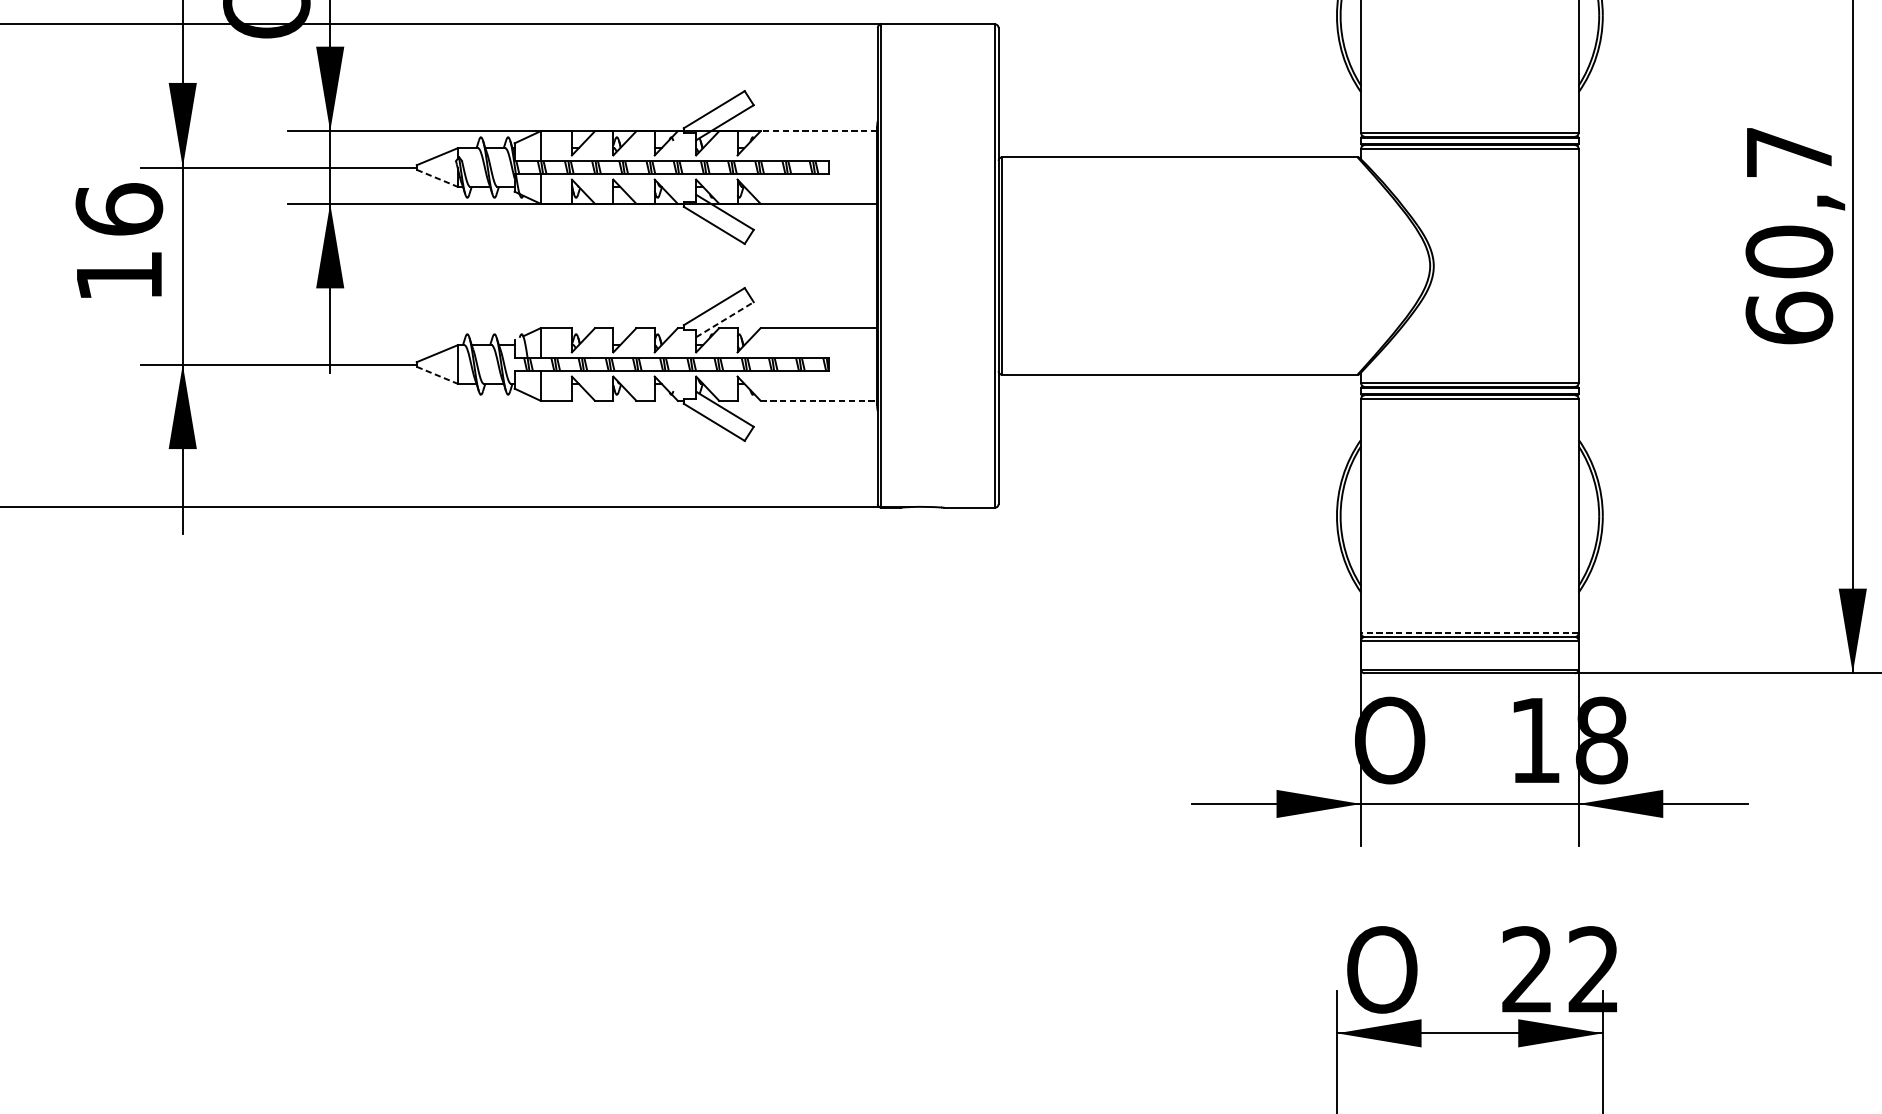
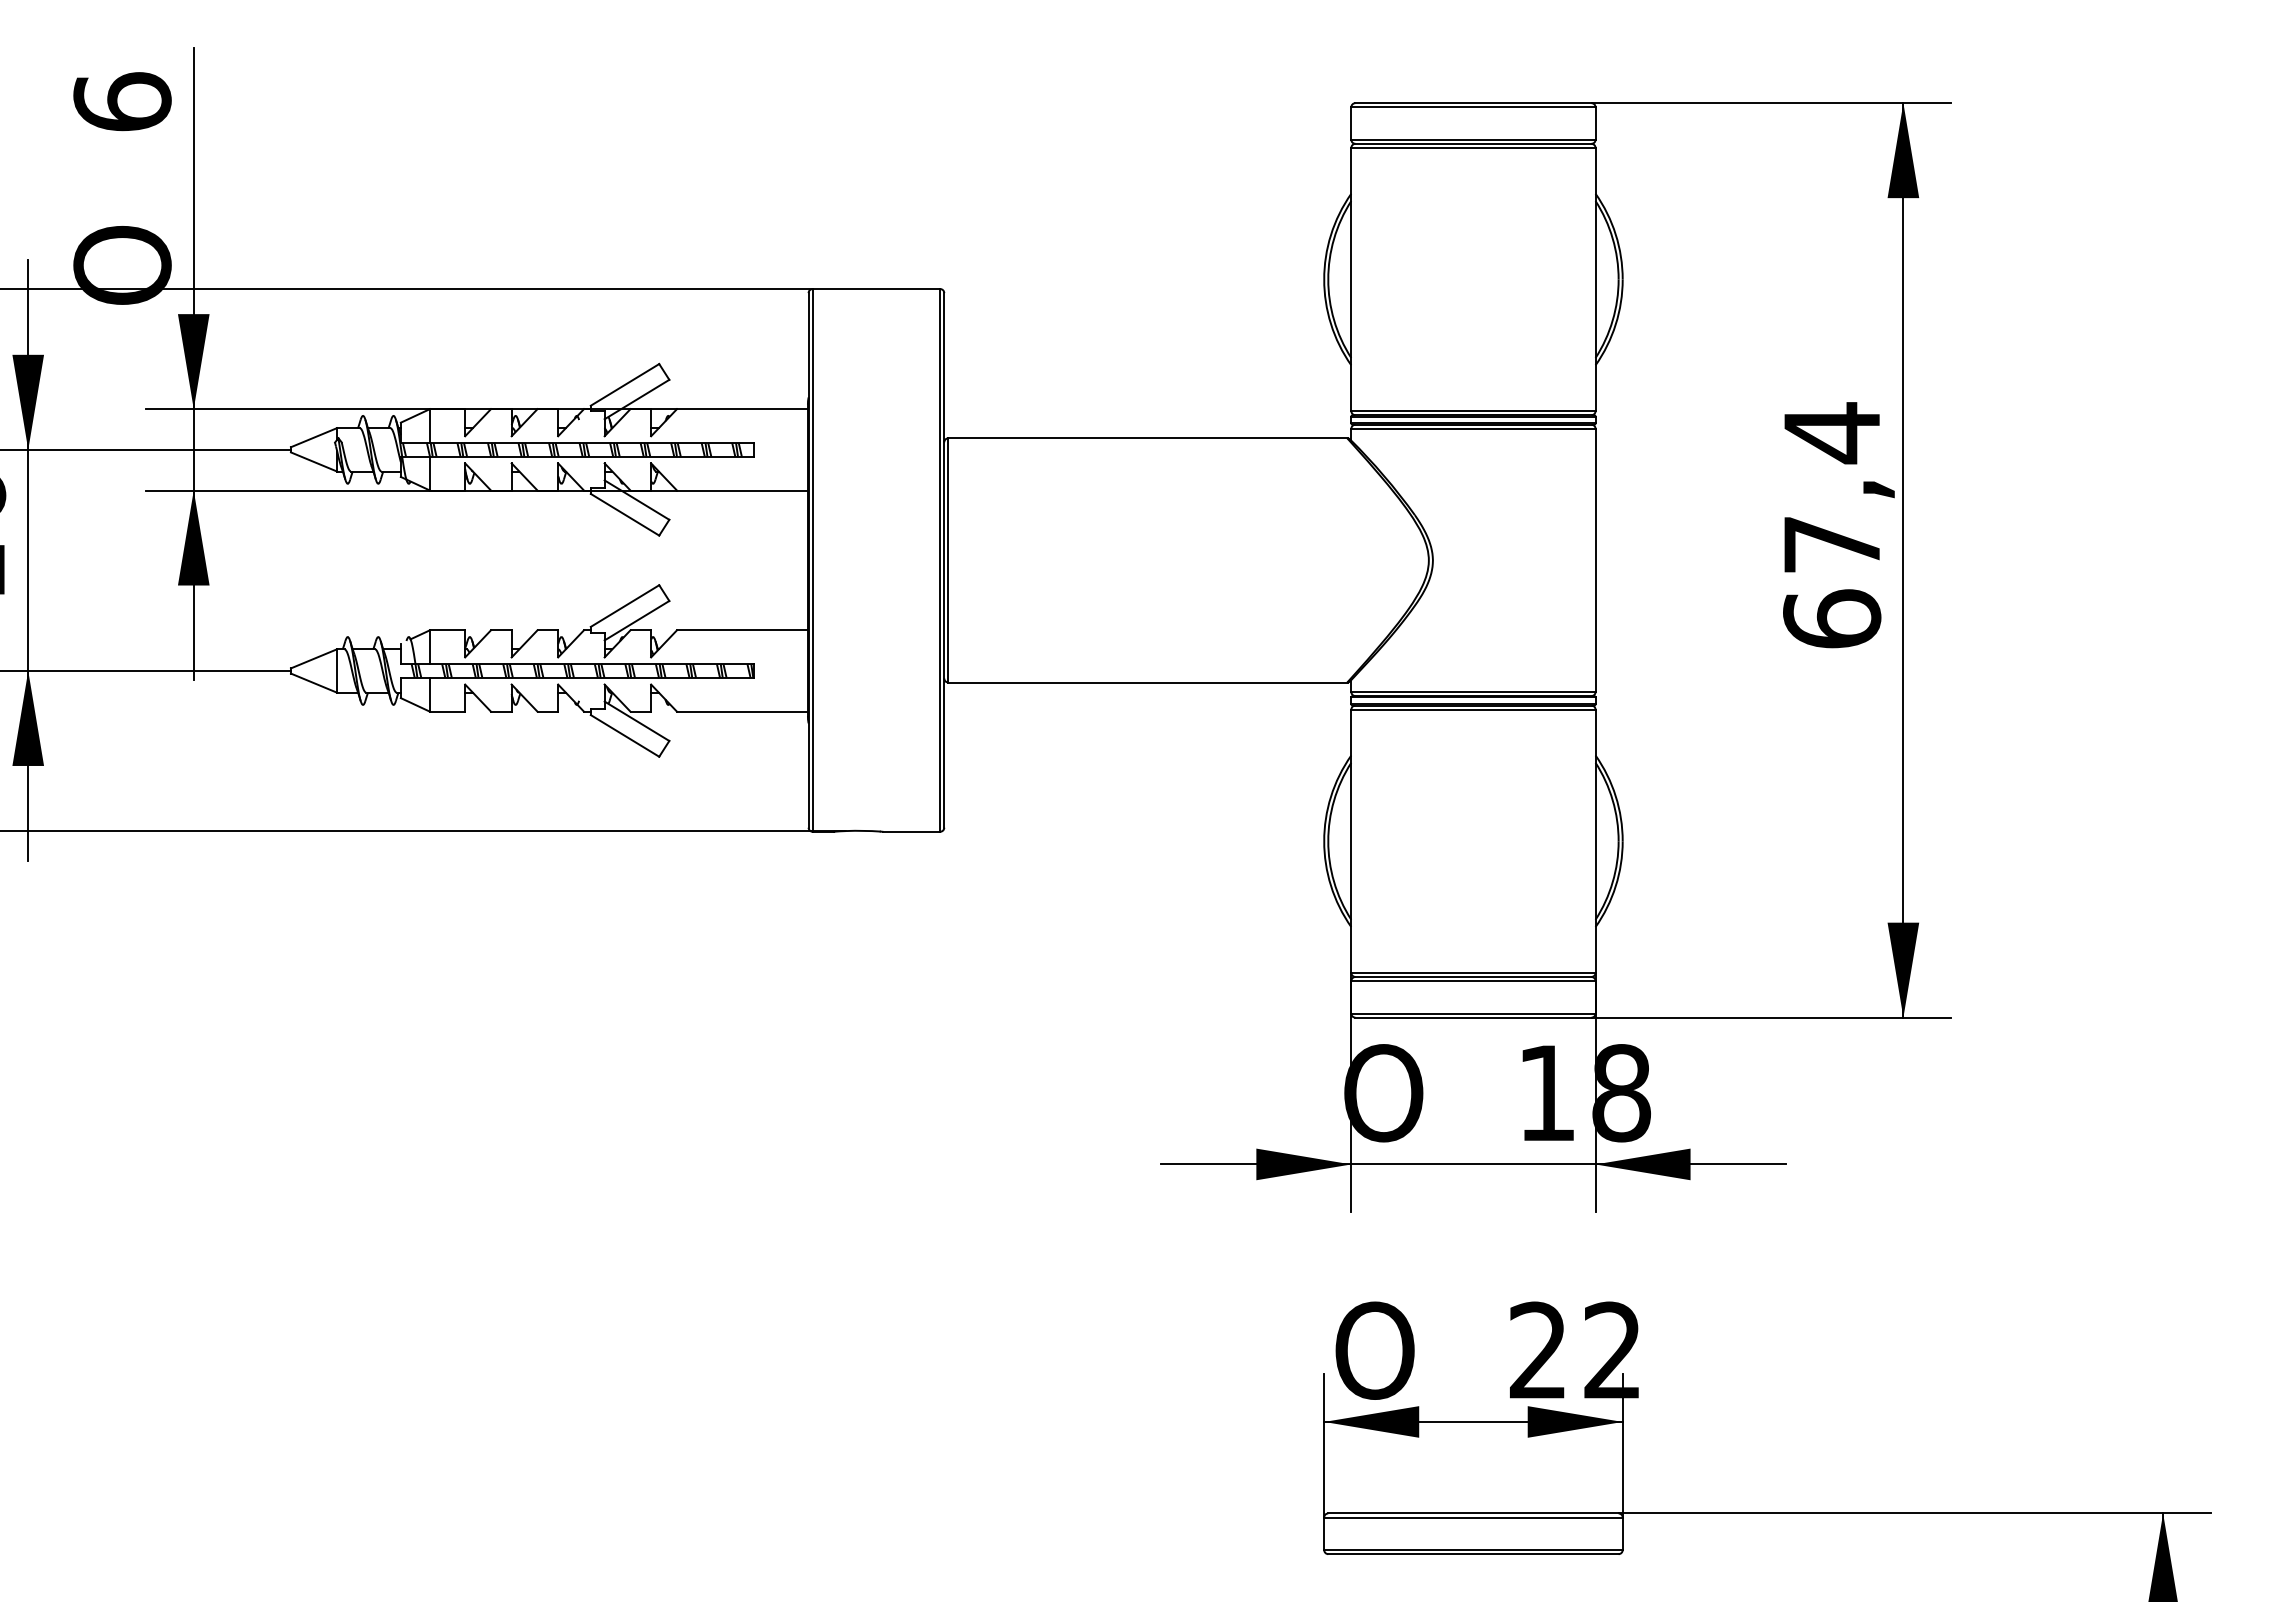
line: (818, 131) -> (741, 409), dashed -> solid
line: (437, 177) -> (314, 461), dashed -> solid
text: (1789, 201) -> (1832, 488), 60,7 -> 67,4
line: (725, 319) -> (637, 620), dashed -> solid
line: (437, 375) -> (314, 683), dashed -> solid
line: (818, 400) -> (742, 711), dashed -> solid
line: (1469, 633) -> (1472, 972), dashed -> solid

